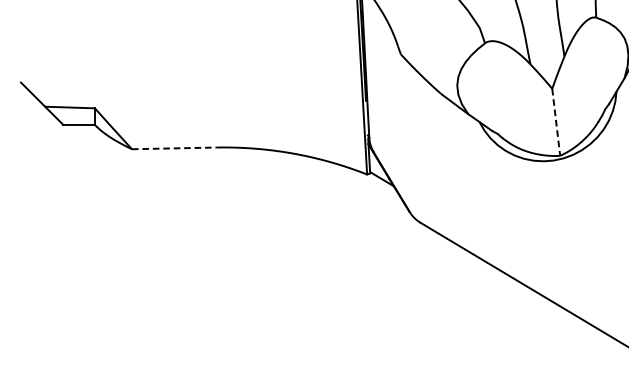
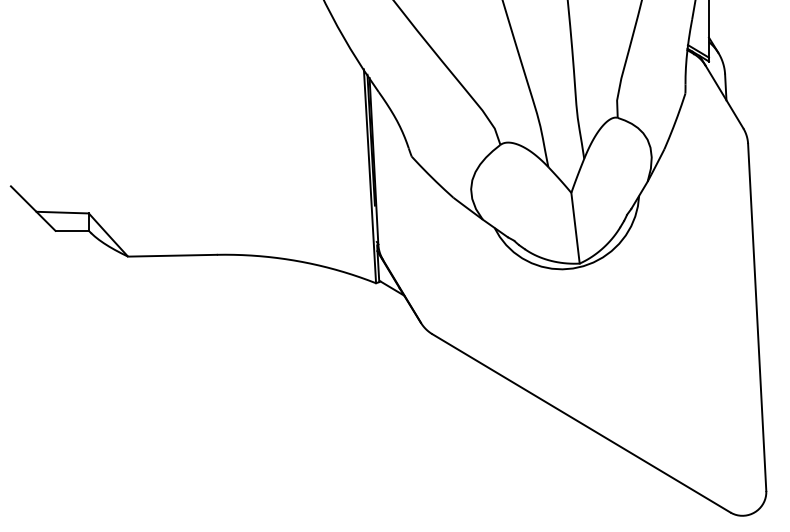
line: (556, 122) -> (575, 228), dashed -> solid
line: (174, 148) -> (172, 255), dashed -> solid

